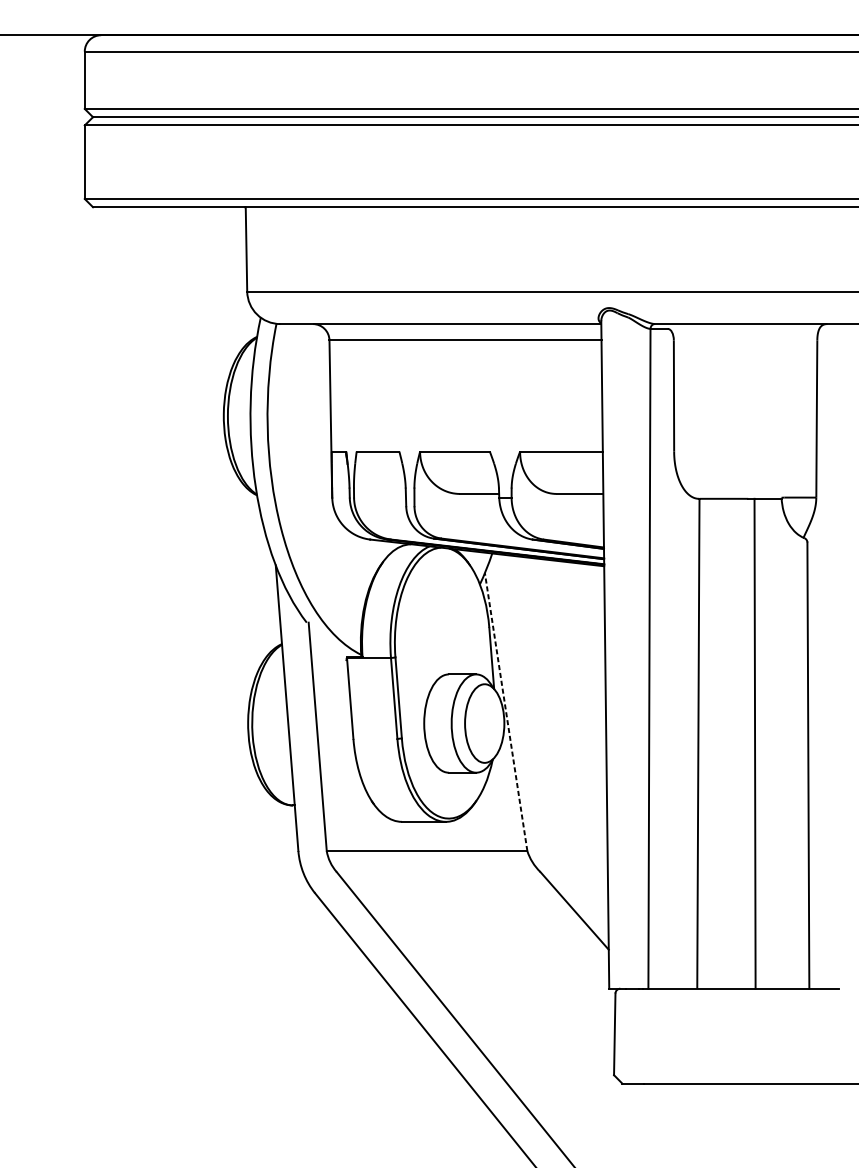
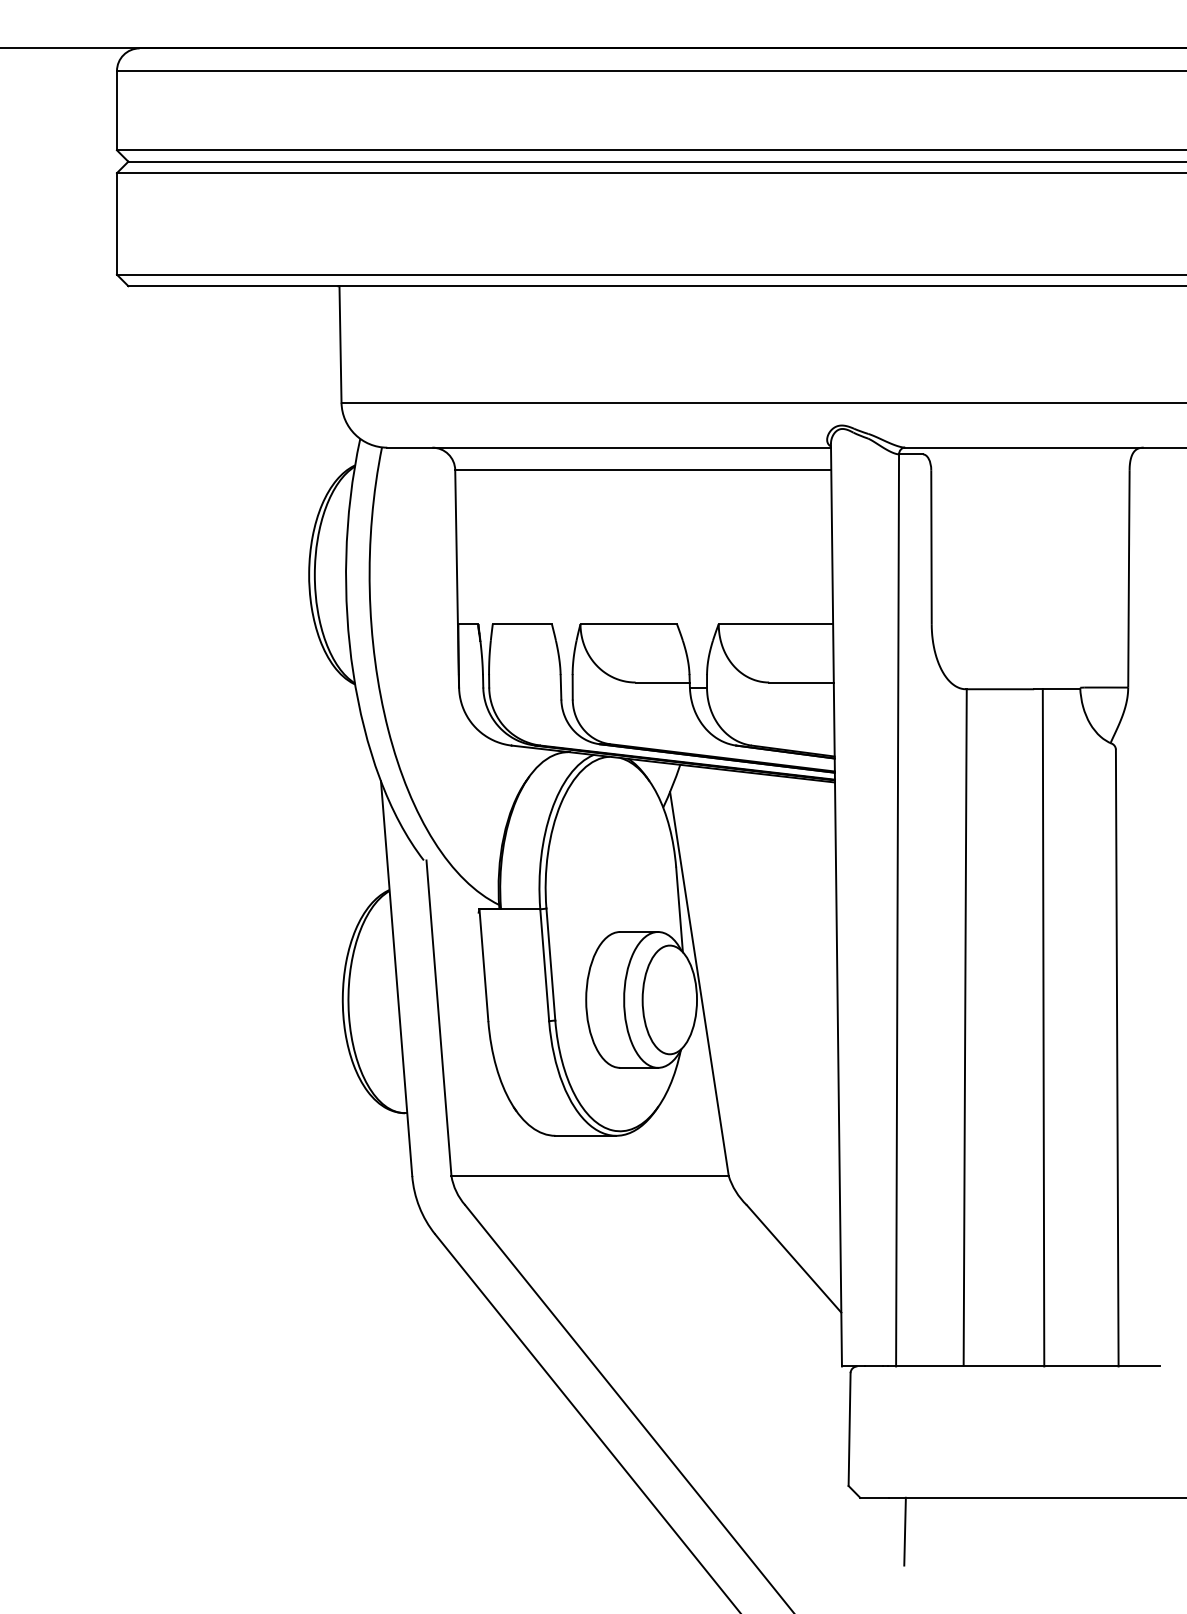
line: (506, 711) -> (699, 983), dashed -> solid
line: (654, 1108) -> (904, 1531), added

